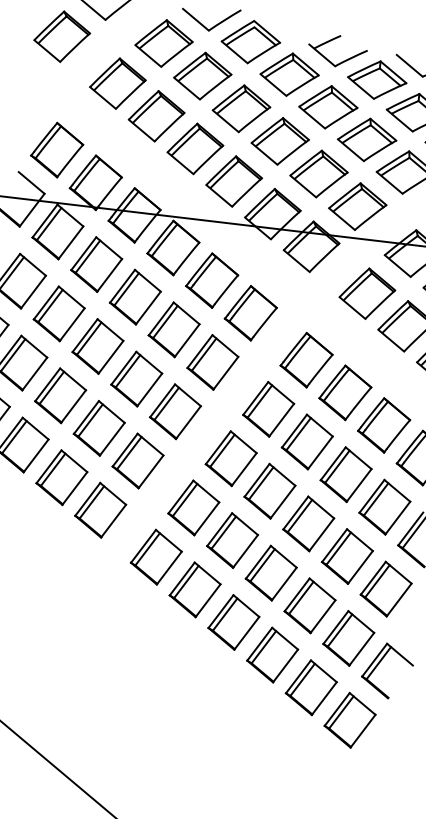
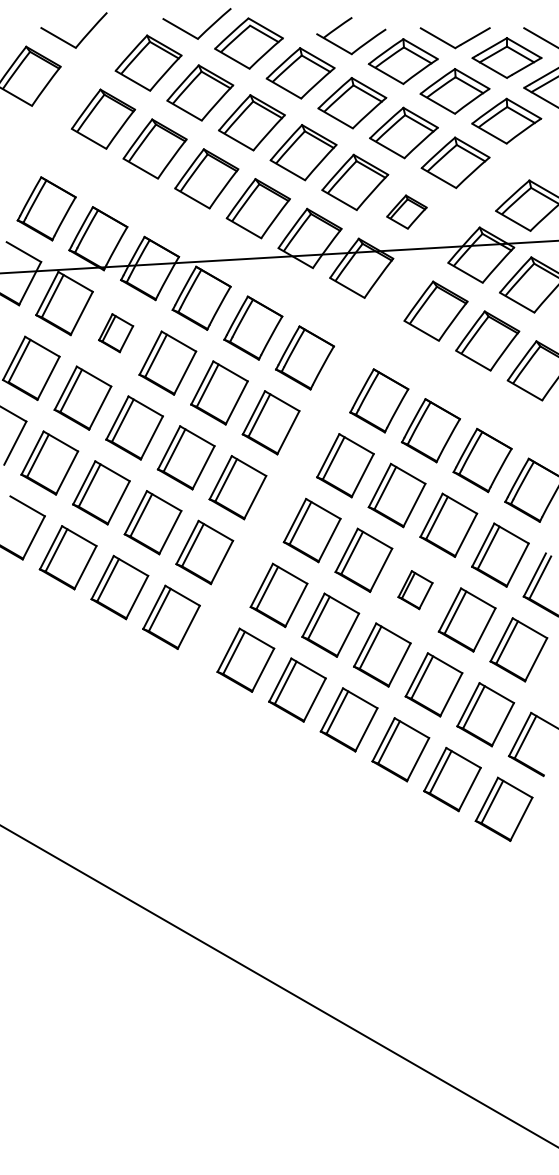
part: (357, 205) -> (406, 211), size x0.6
part: (96, 263) -> (115, 332), size x0.6
part: (308, 523) -> (415, 589), size x0.6

